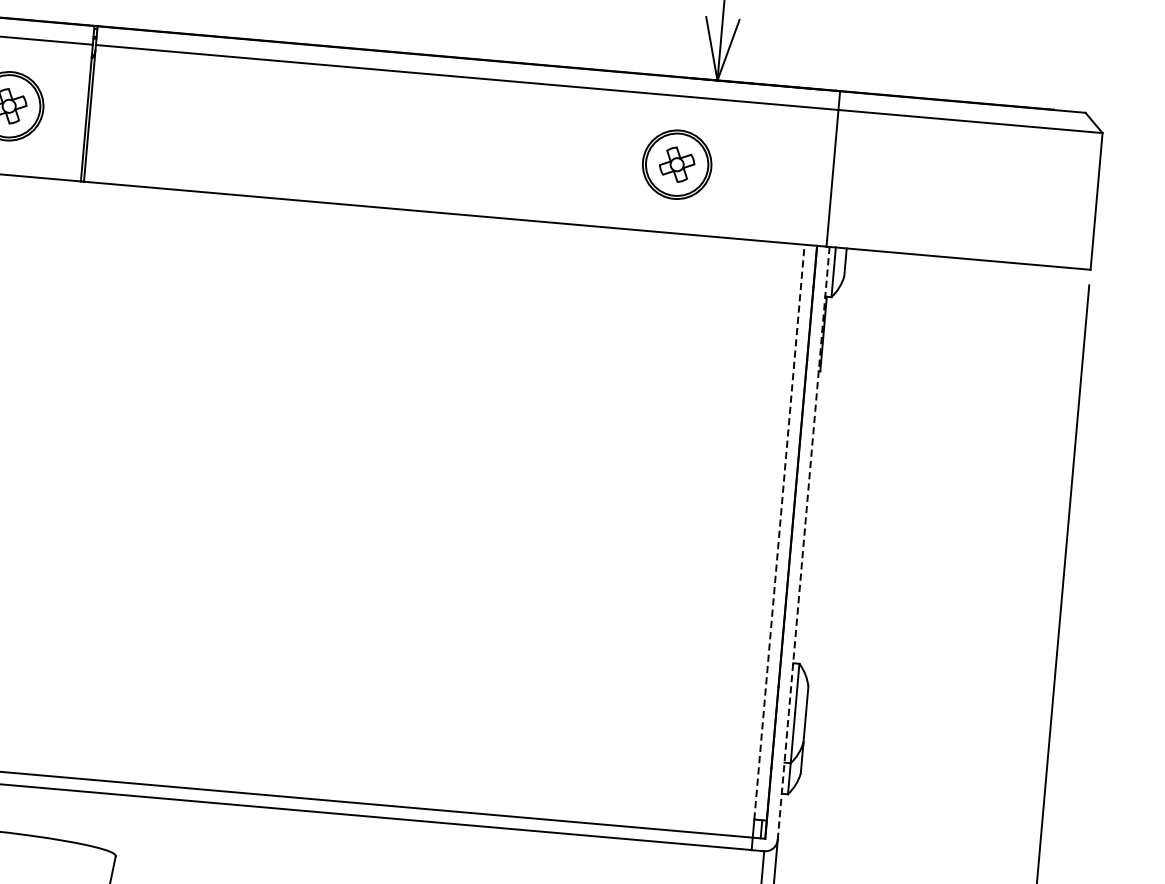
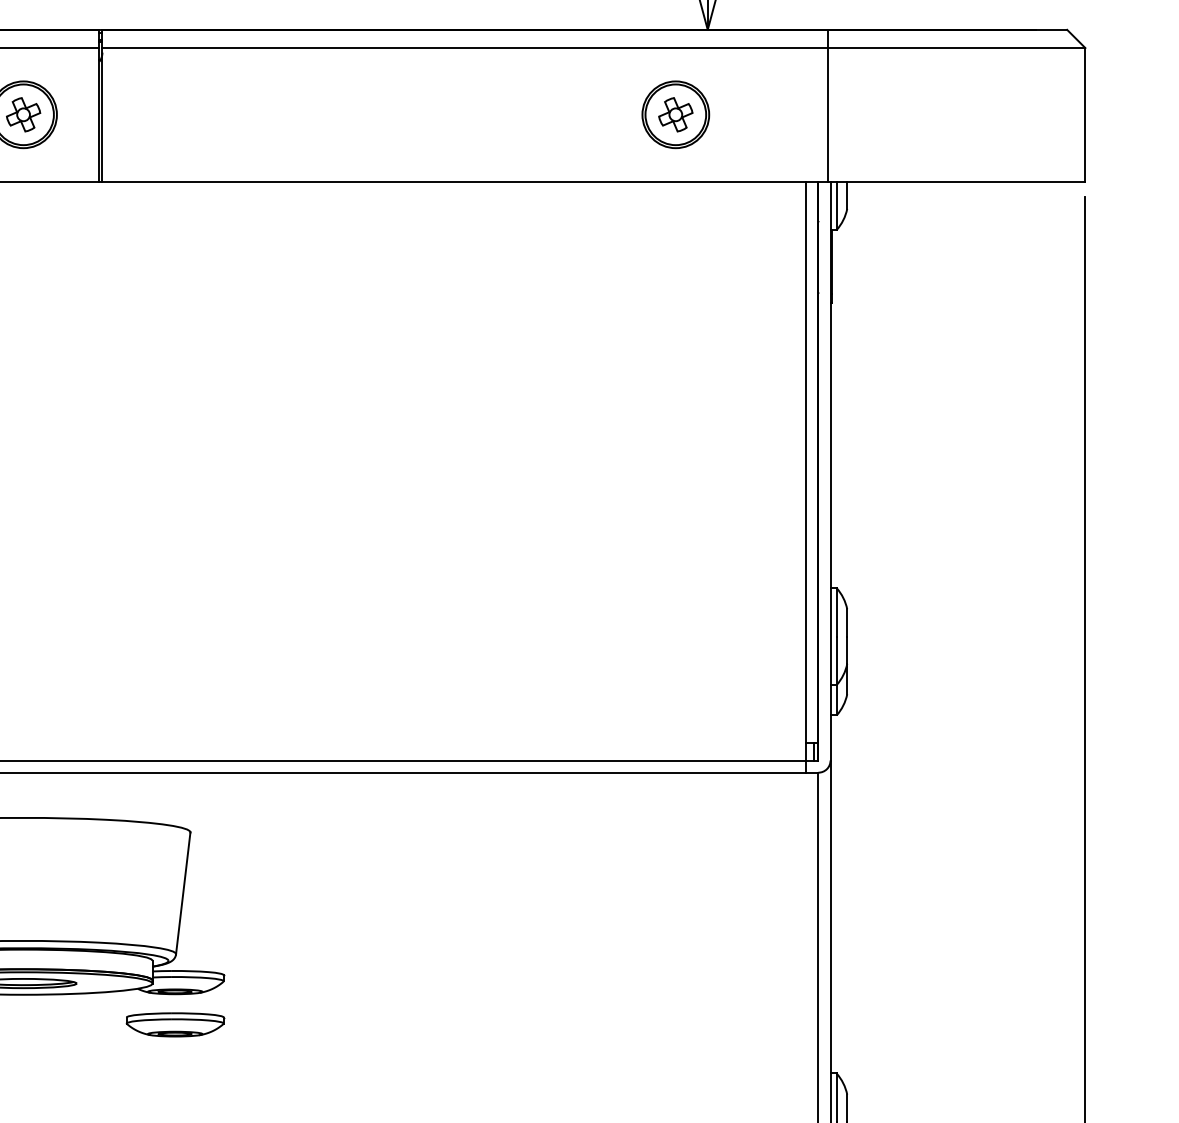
line: (779, 532) -> (806, 462), dashed -> solid
line: (803, 542) -> (830, 470), dashed -> solid

